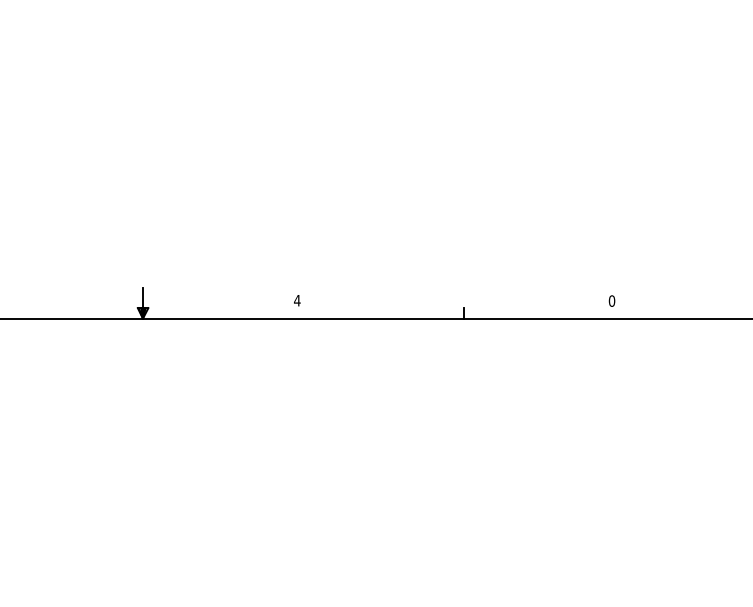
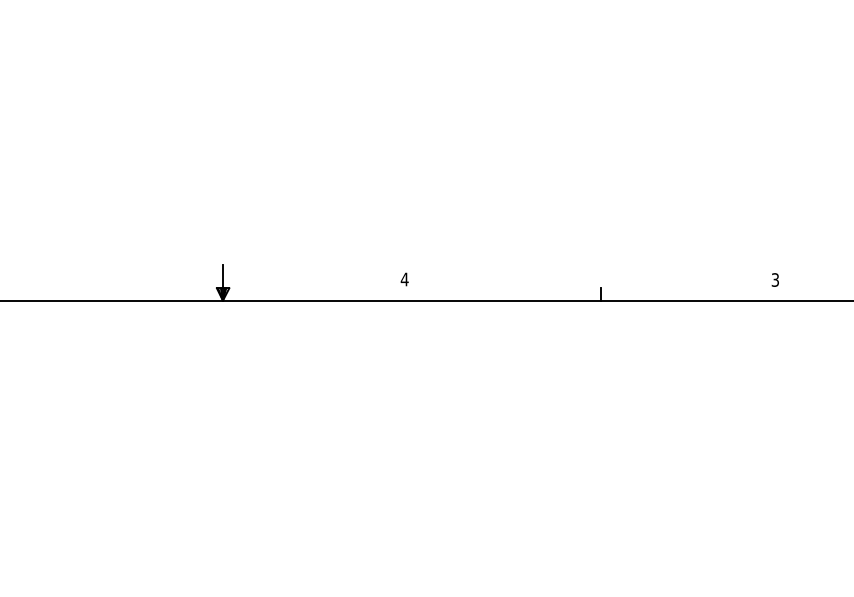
text: (611, 300) -> (774, 279), 0 -> 3

